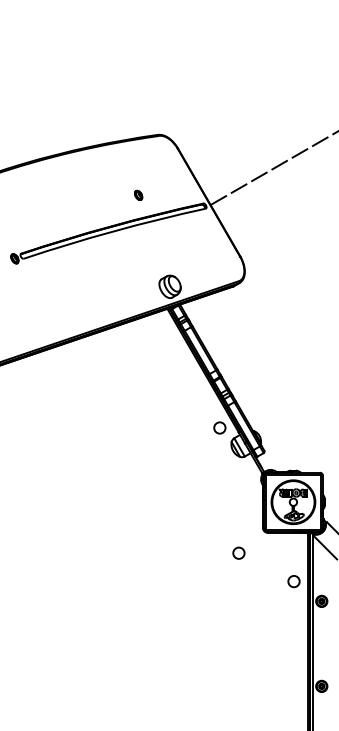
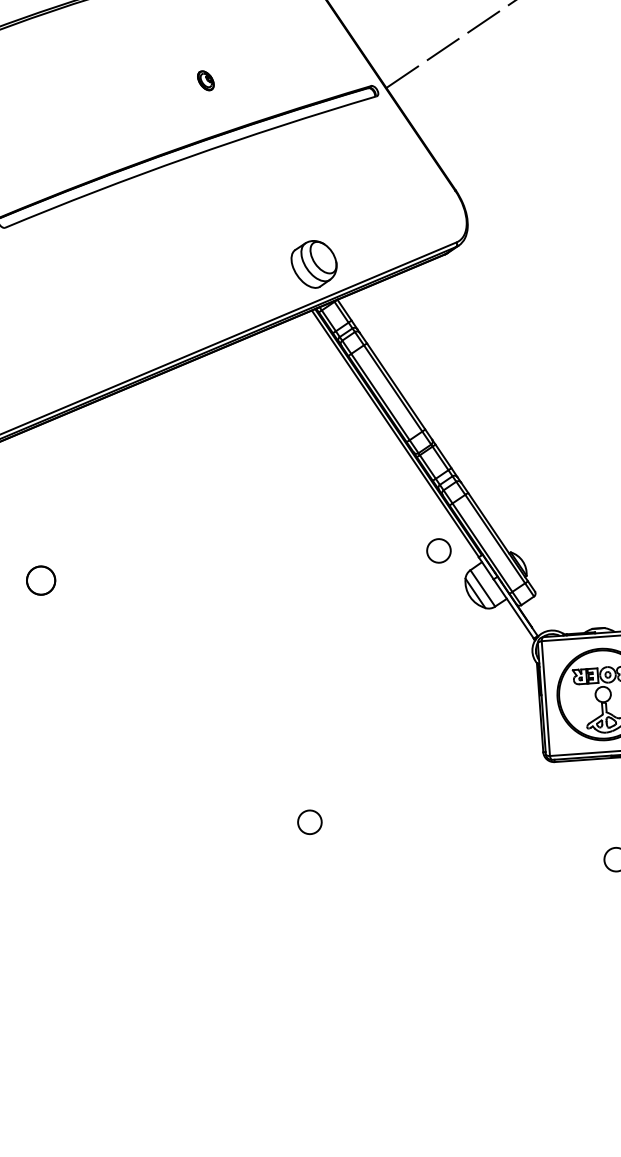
part: (138, 194) -> (205, 78), moved
part: (28, 428) -> (40, 580), added
circle: (238, 552) -> (308, 820), moved

